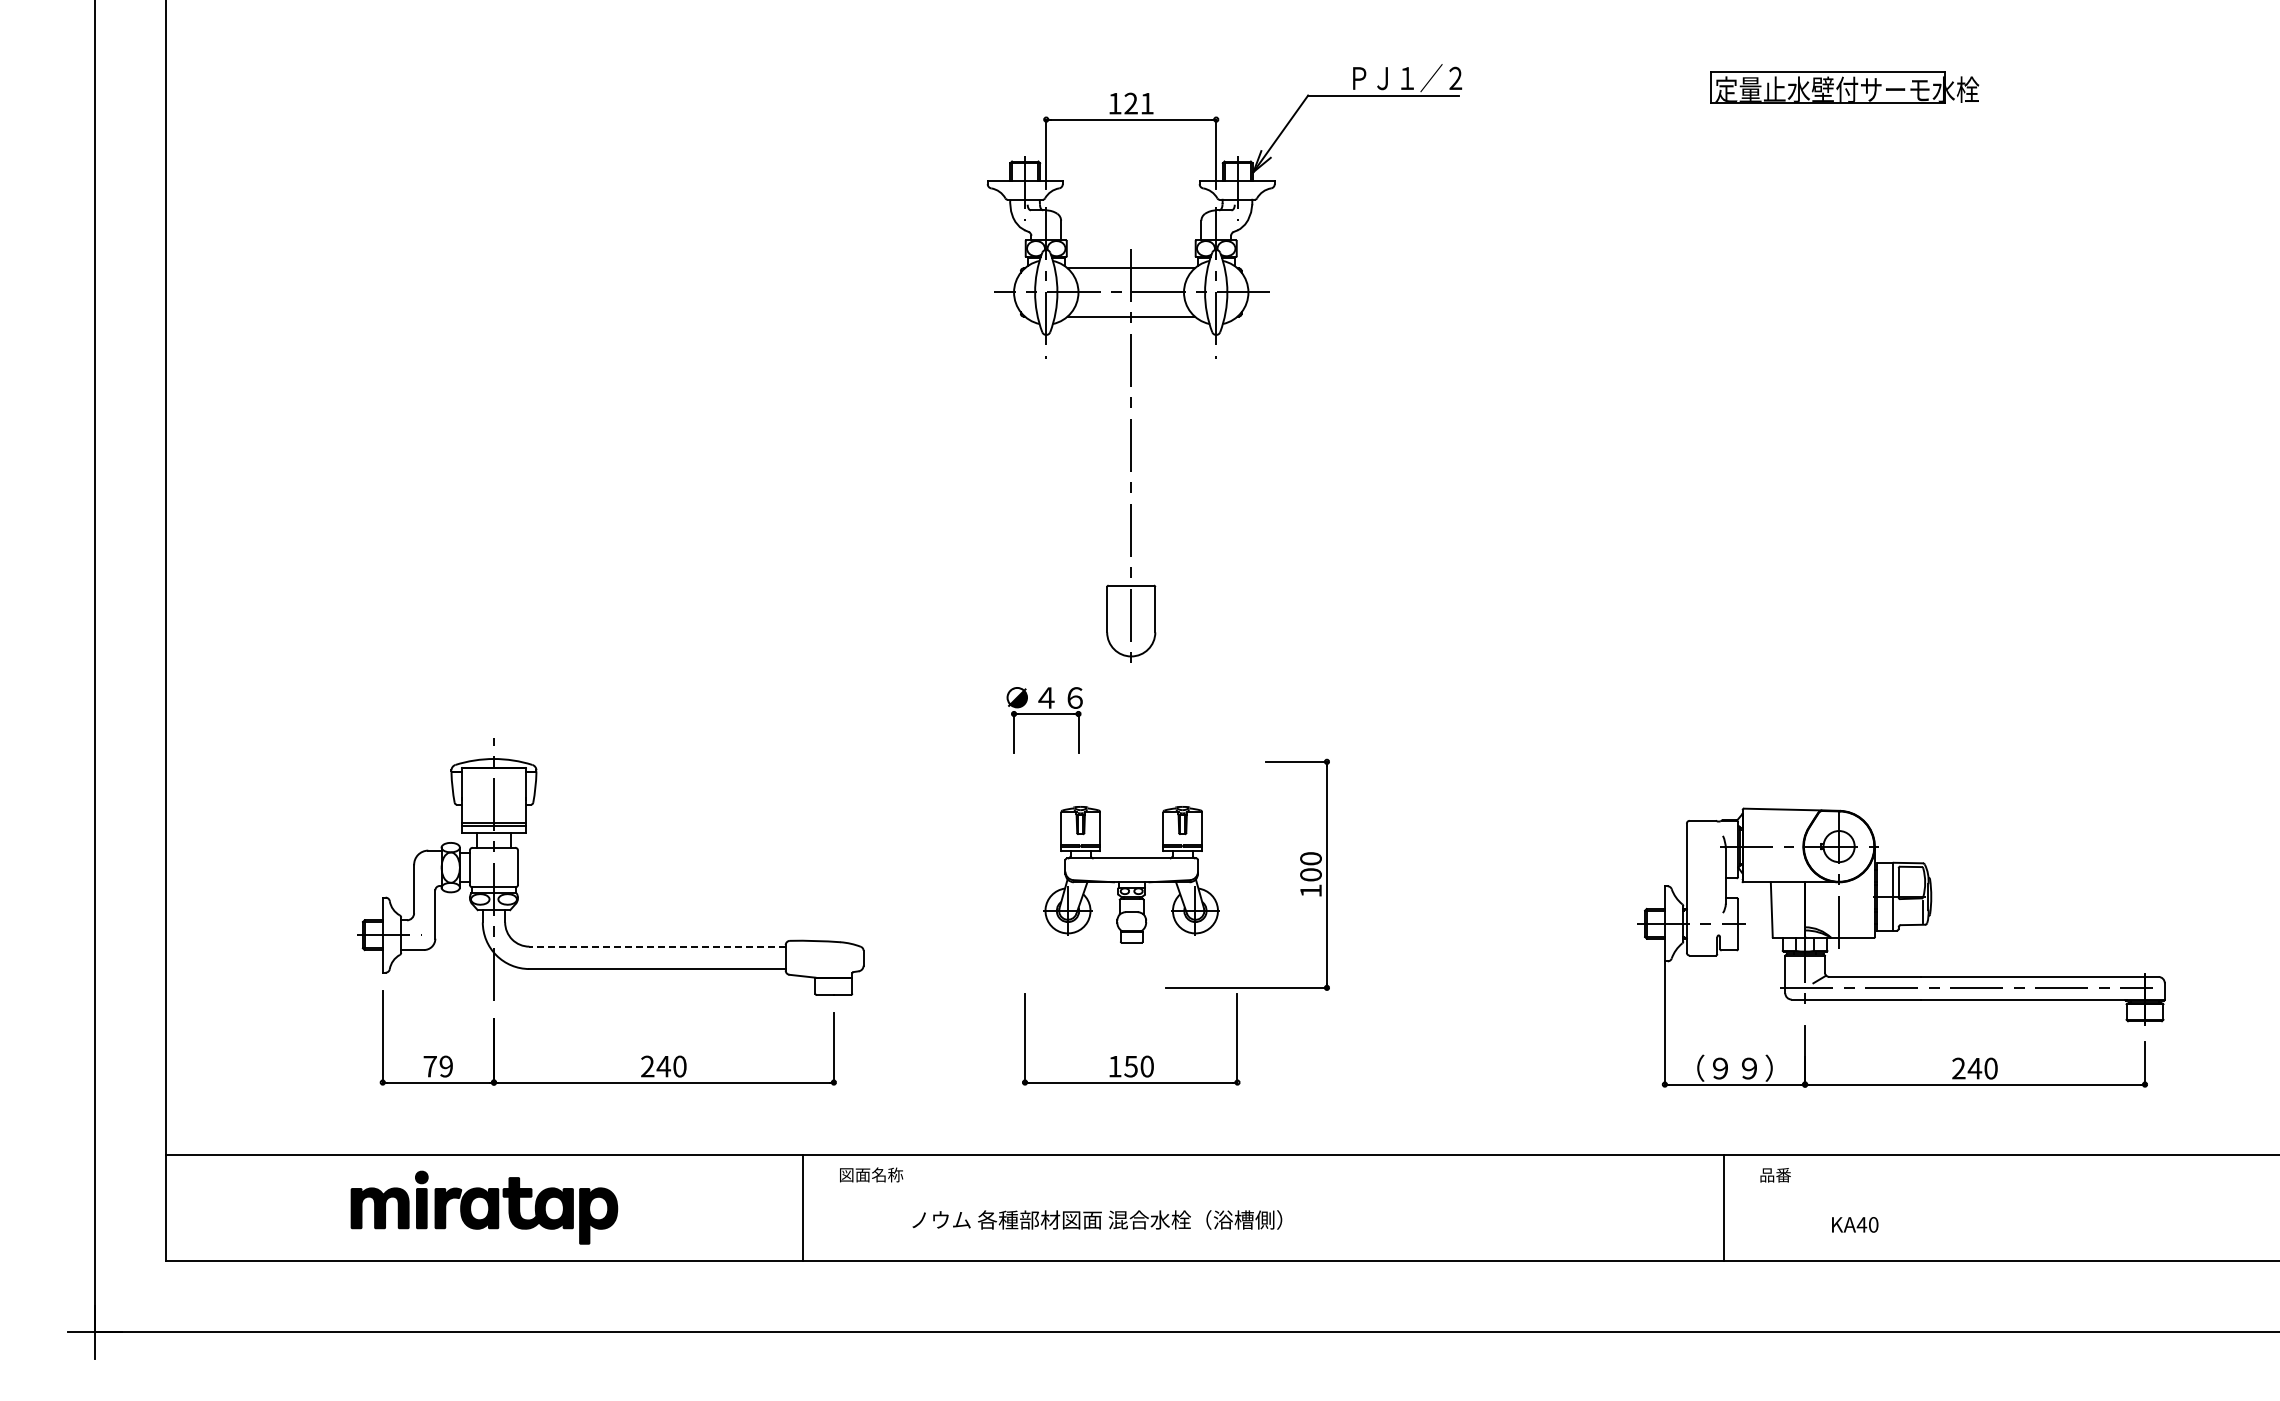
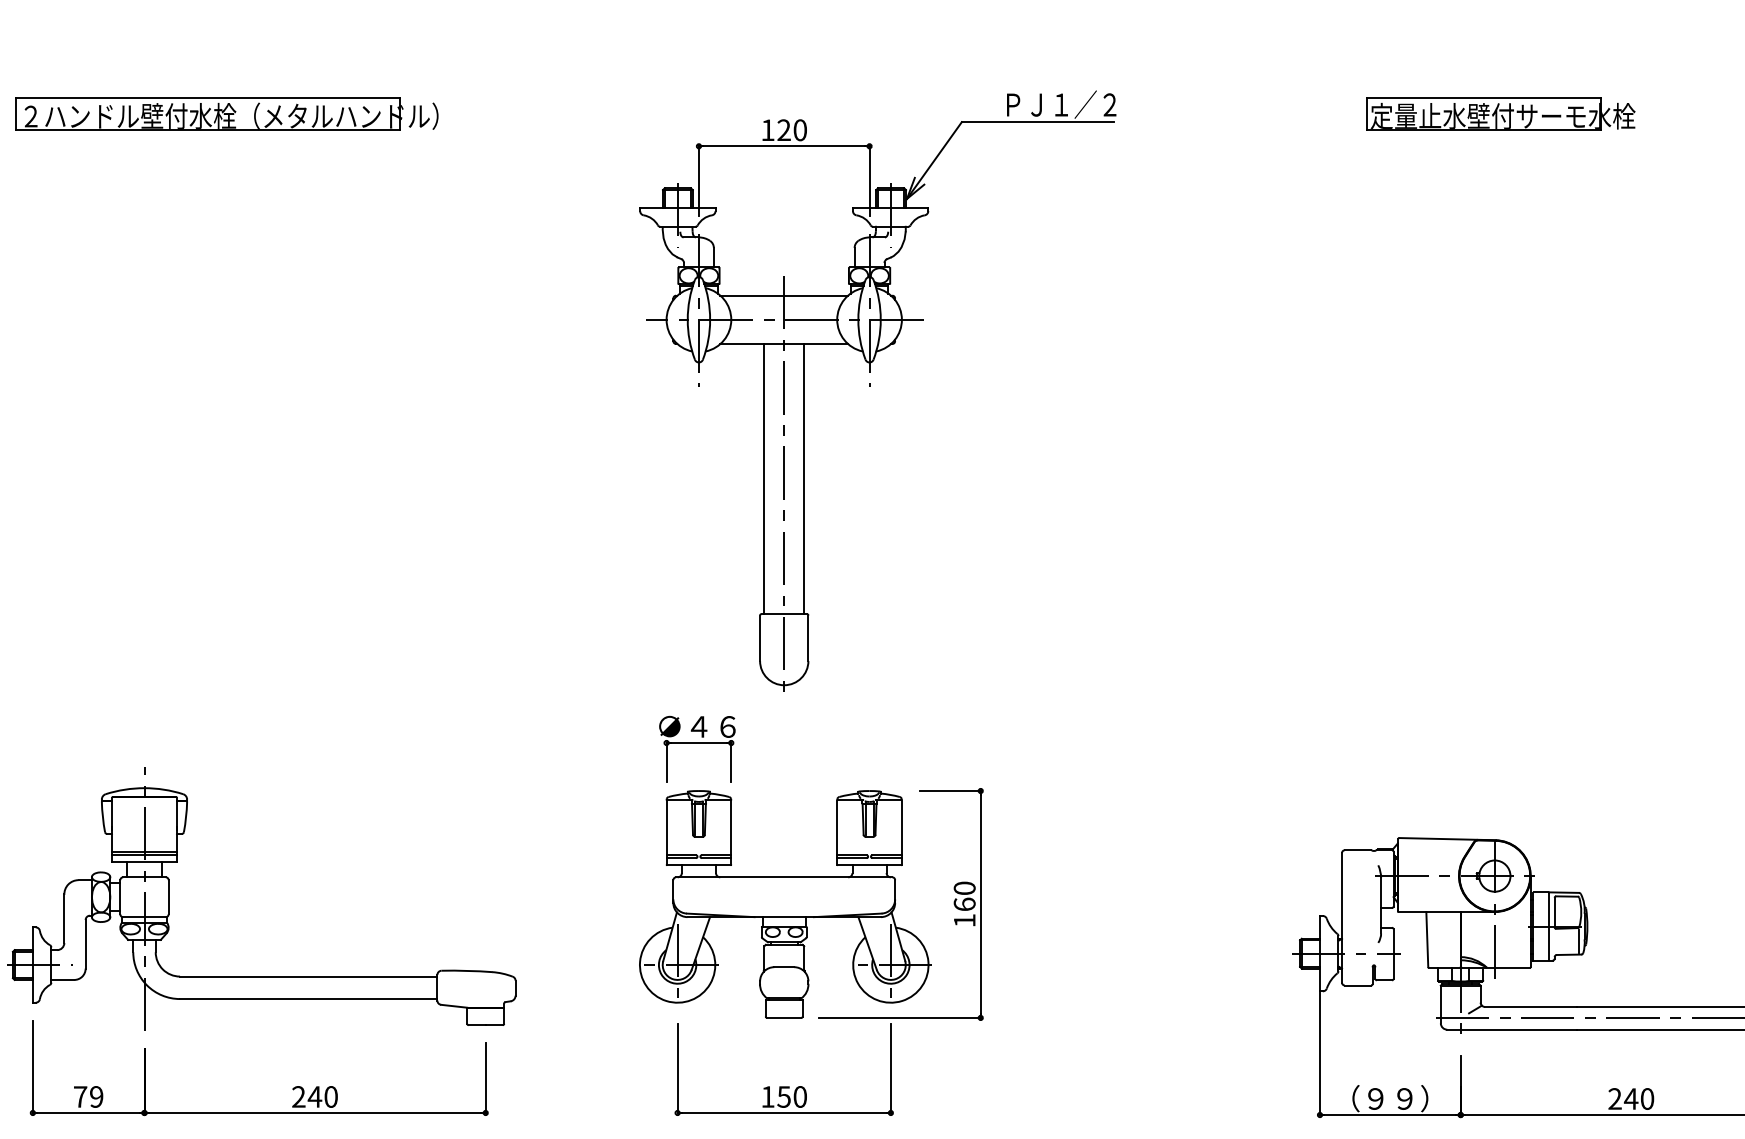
part: (575, 87) -> (226, 114), added
text: (1146, 103) -> (799, 130), 121 -> 120
line: (1111, 450) -> (764, 478), added
line: (1151, 450) -> (804, 478), added
part: (1132, 874) -> (785, 904), size x1.67
text: (1310, 874) -> (964, 904), 100 -> 160
line: (657, 946) -> (308, 976), dashed -> solid

